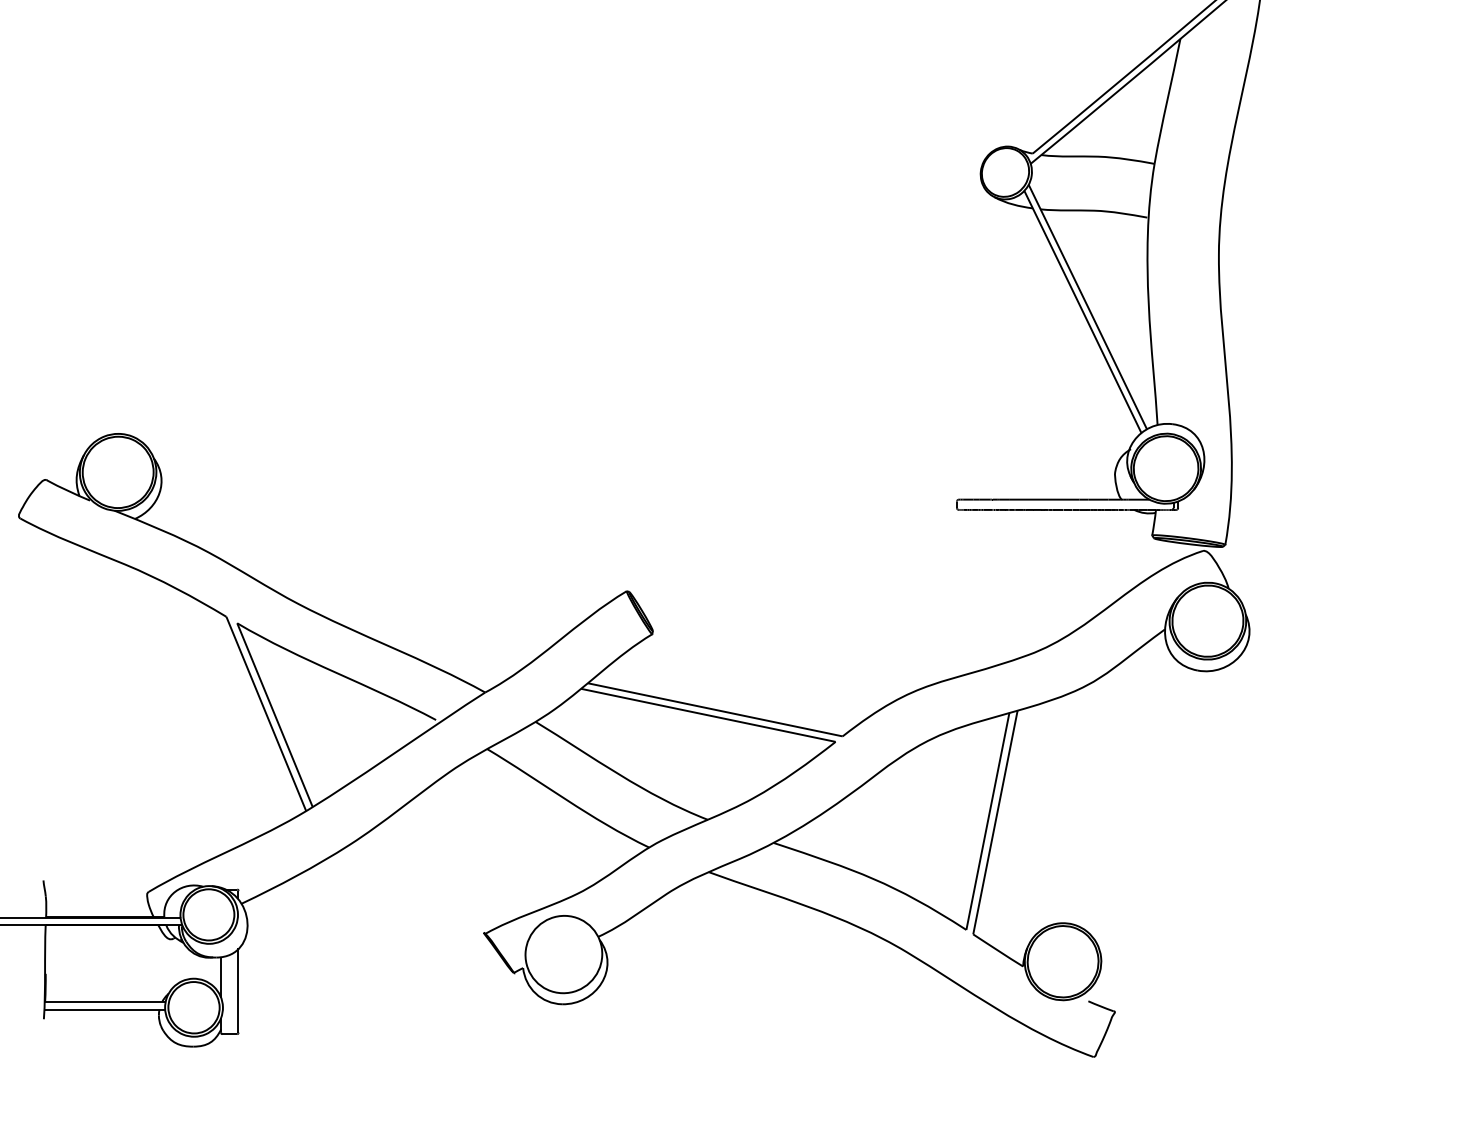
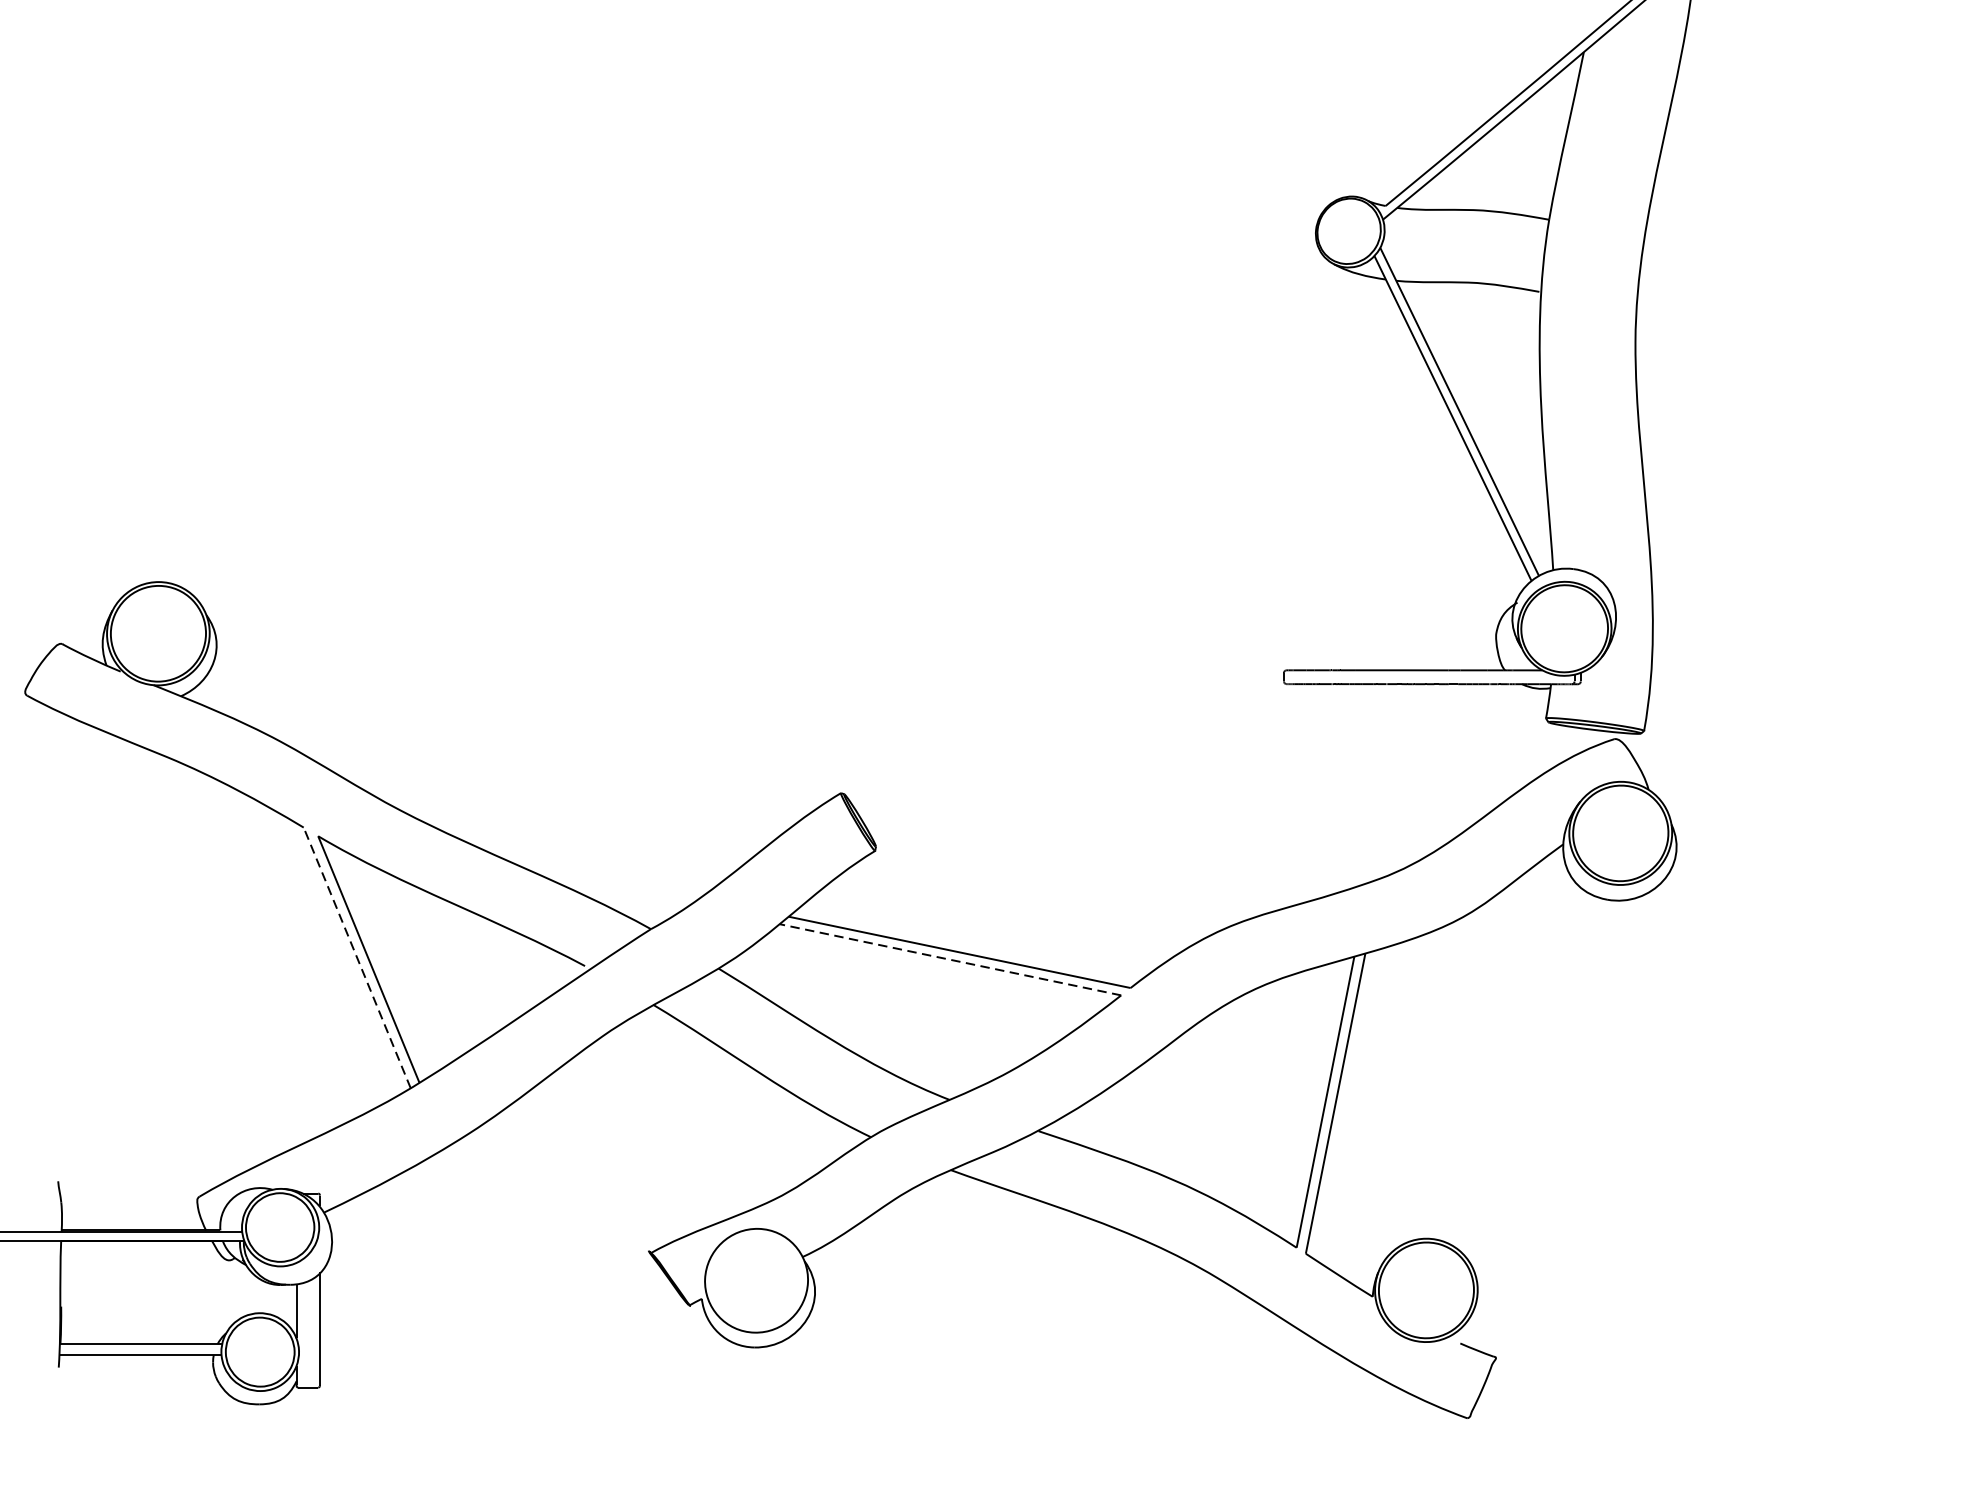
line: (266, 713) -> (357, 957), solid -> dashed
line: (708, 715) -> (950, 959), solid -> dashed

